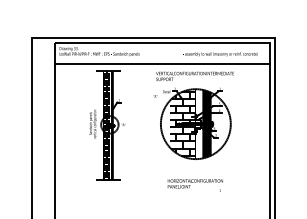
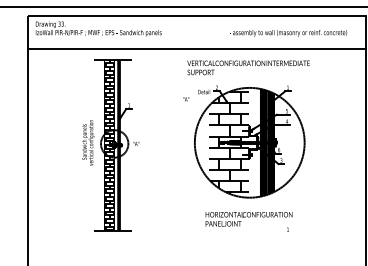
text: (194, 185) -> (247, 221), moved

